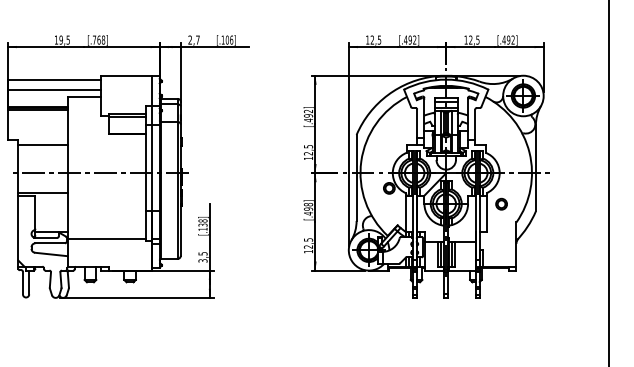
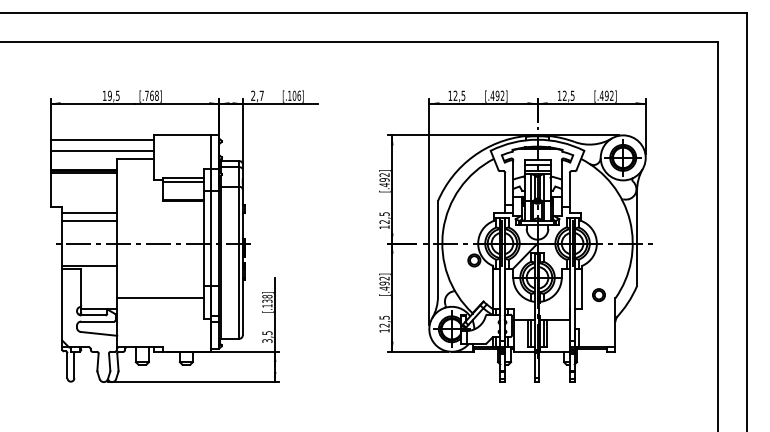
line: (42, 153) -> (89, 221), added
part: (501, 203) -> (598, 294), moved
text: (308, 204) -> (384, 278), [.498] -> [.492]
line: (106, 238) -> (160, 298), moved

